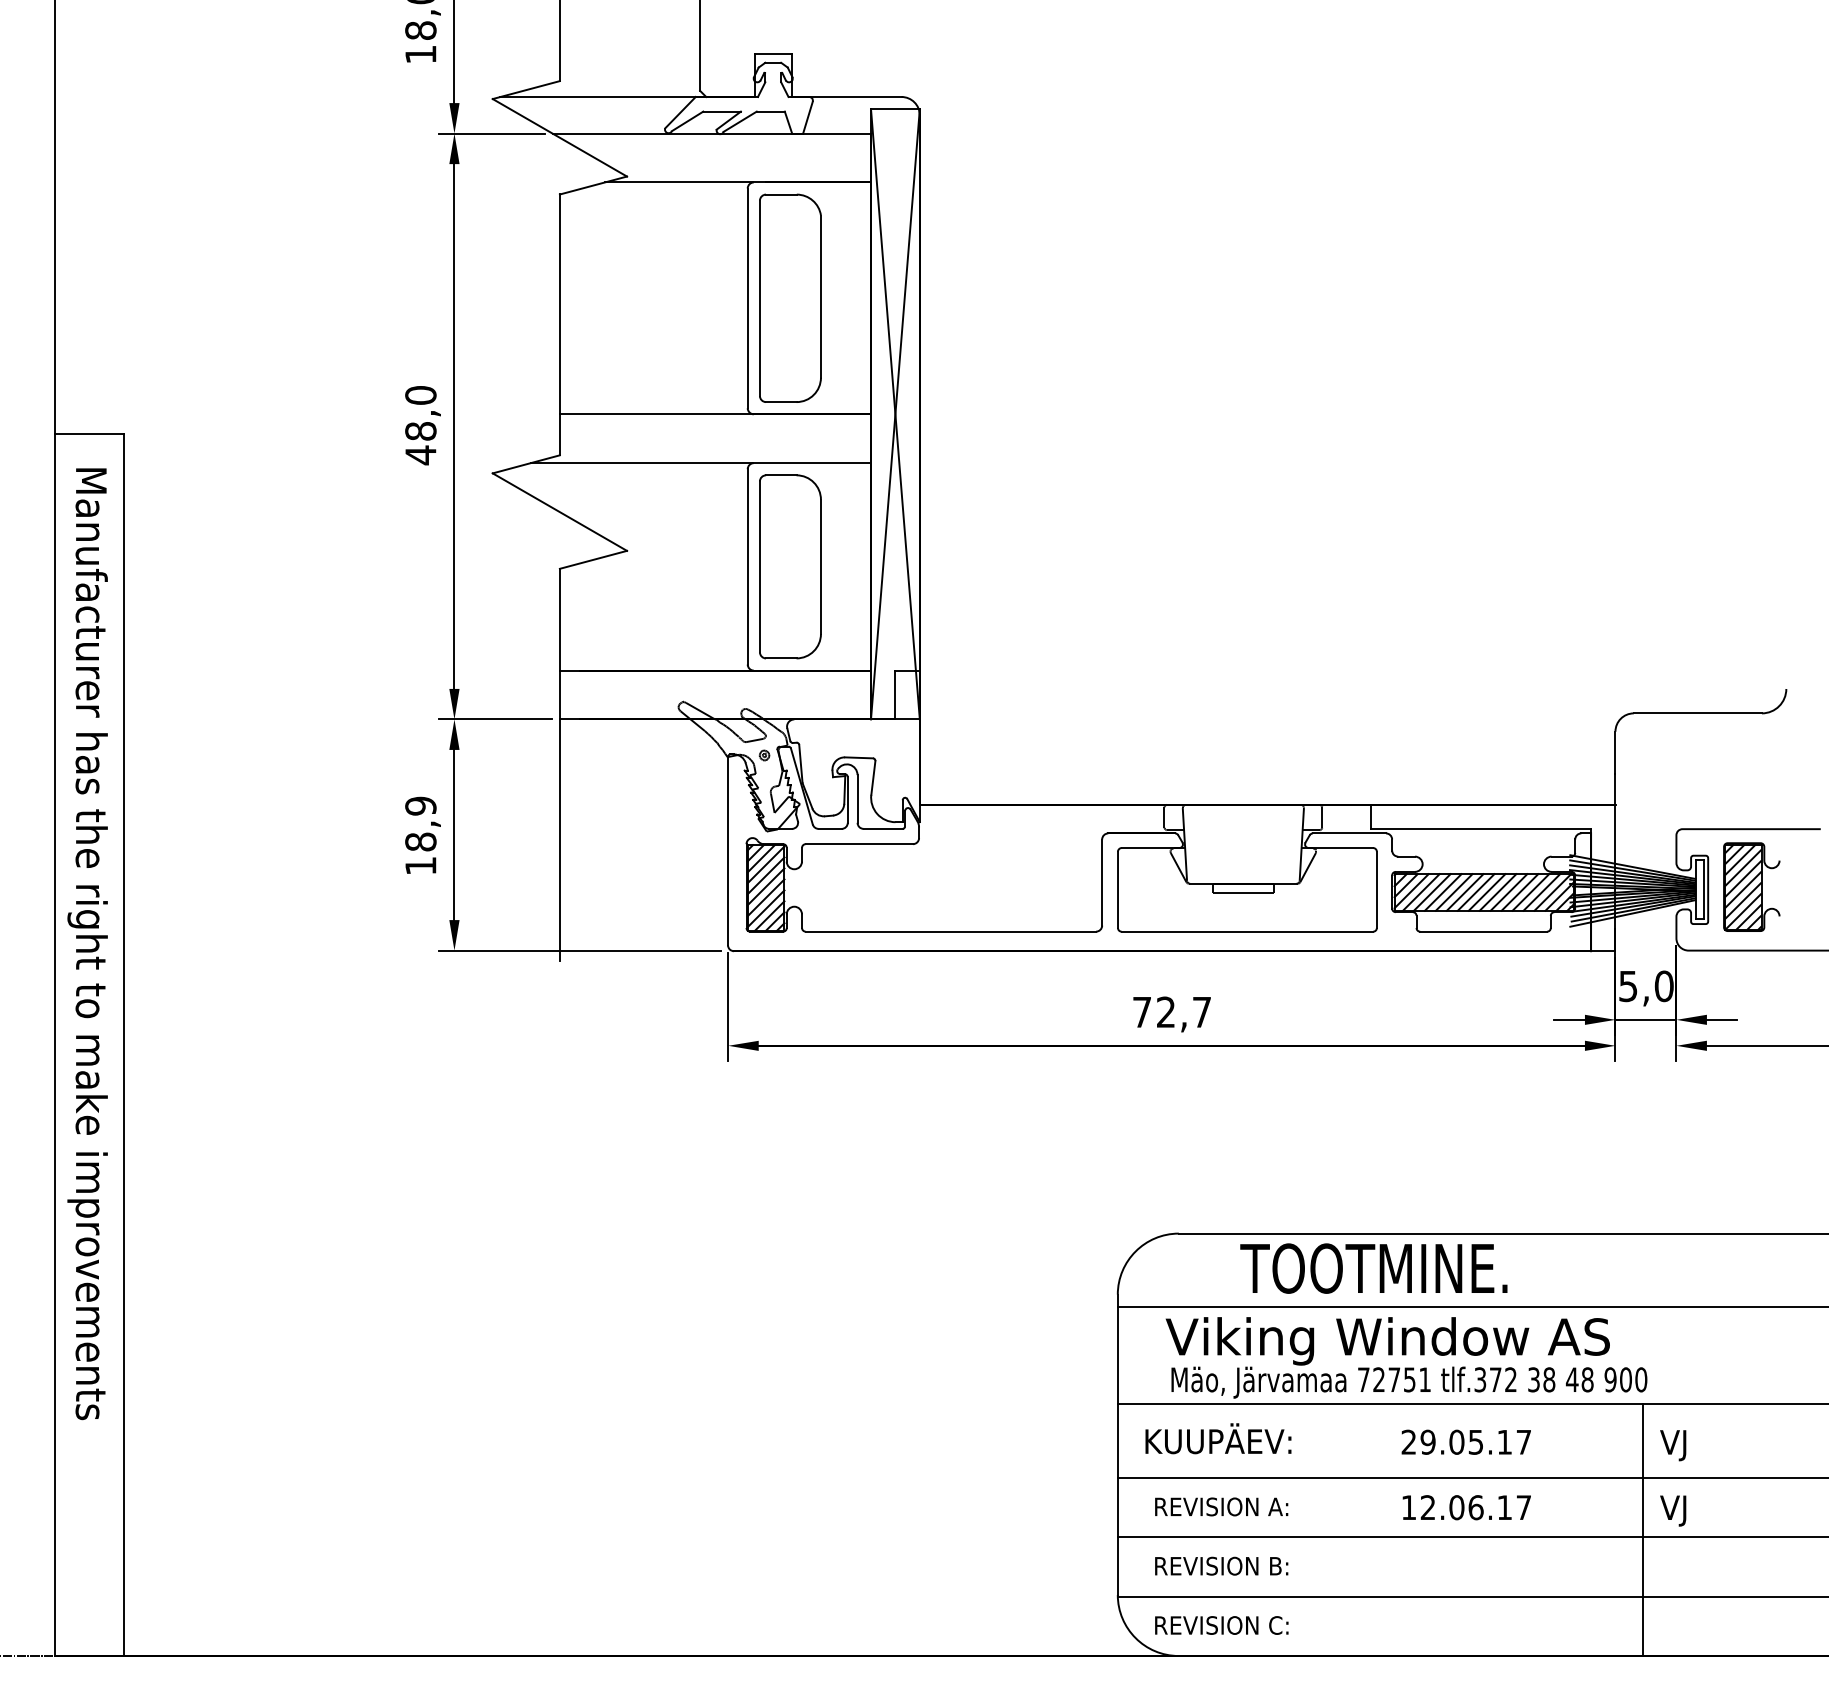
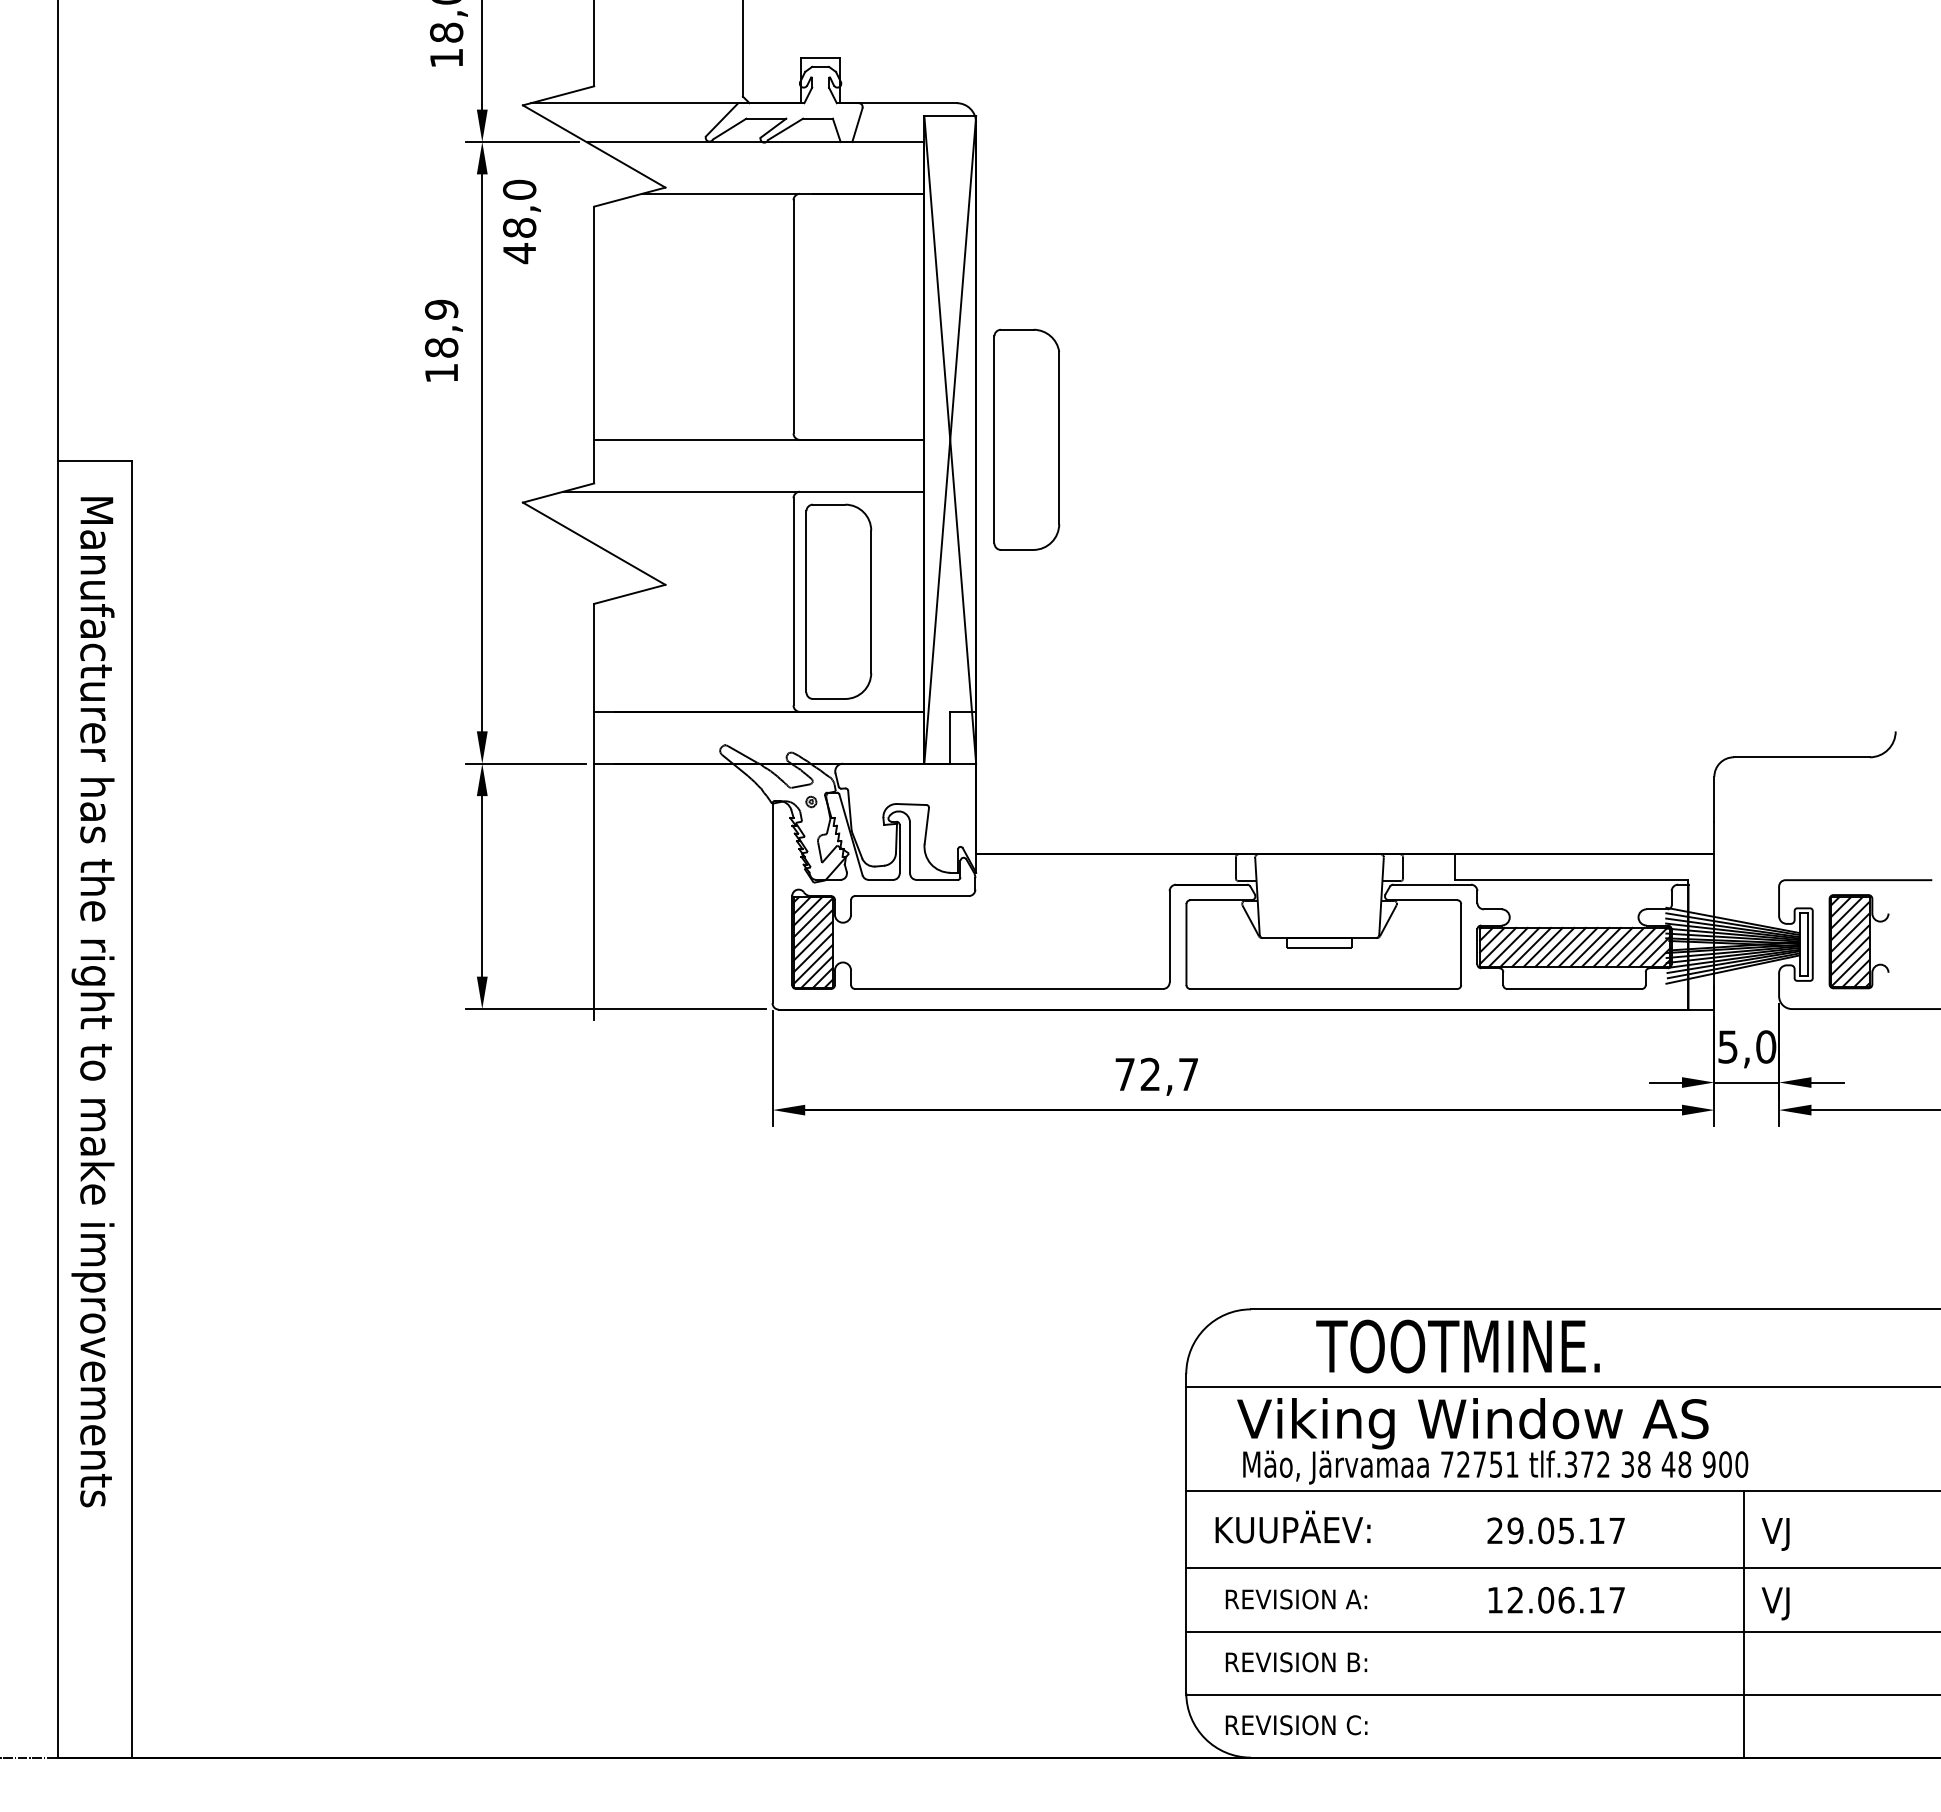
part: (790, 298) -> (1026, 439), moved
text: (422, 425) -> (521, 221), moved
text: (422, 835) -> (443, 340), moved
text: (1171, 1014) -> (1156, 1076), moved

